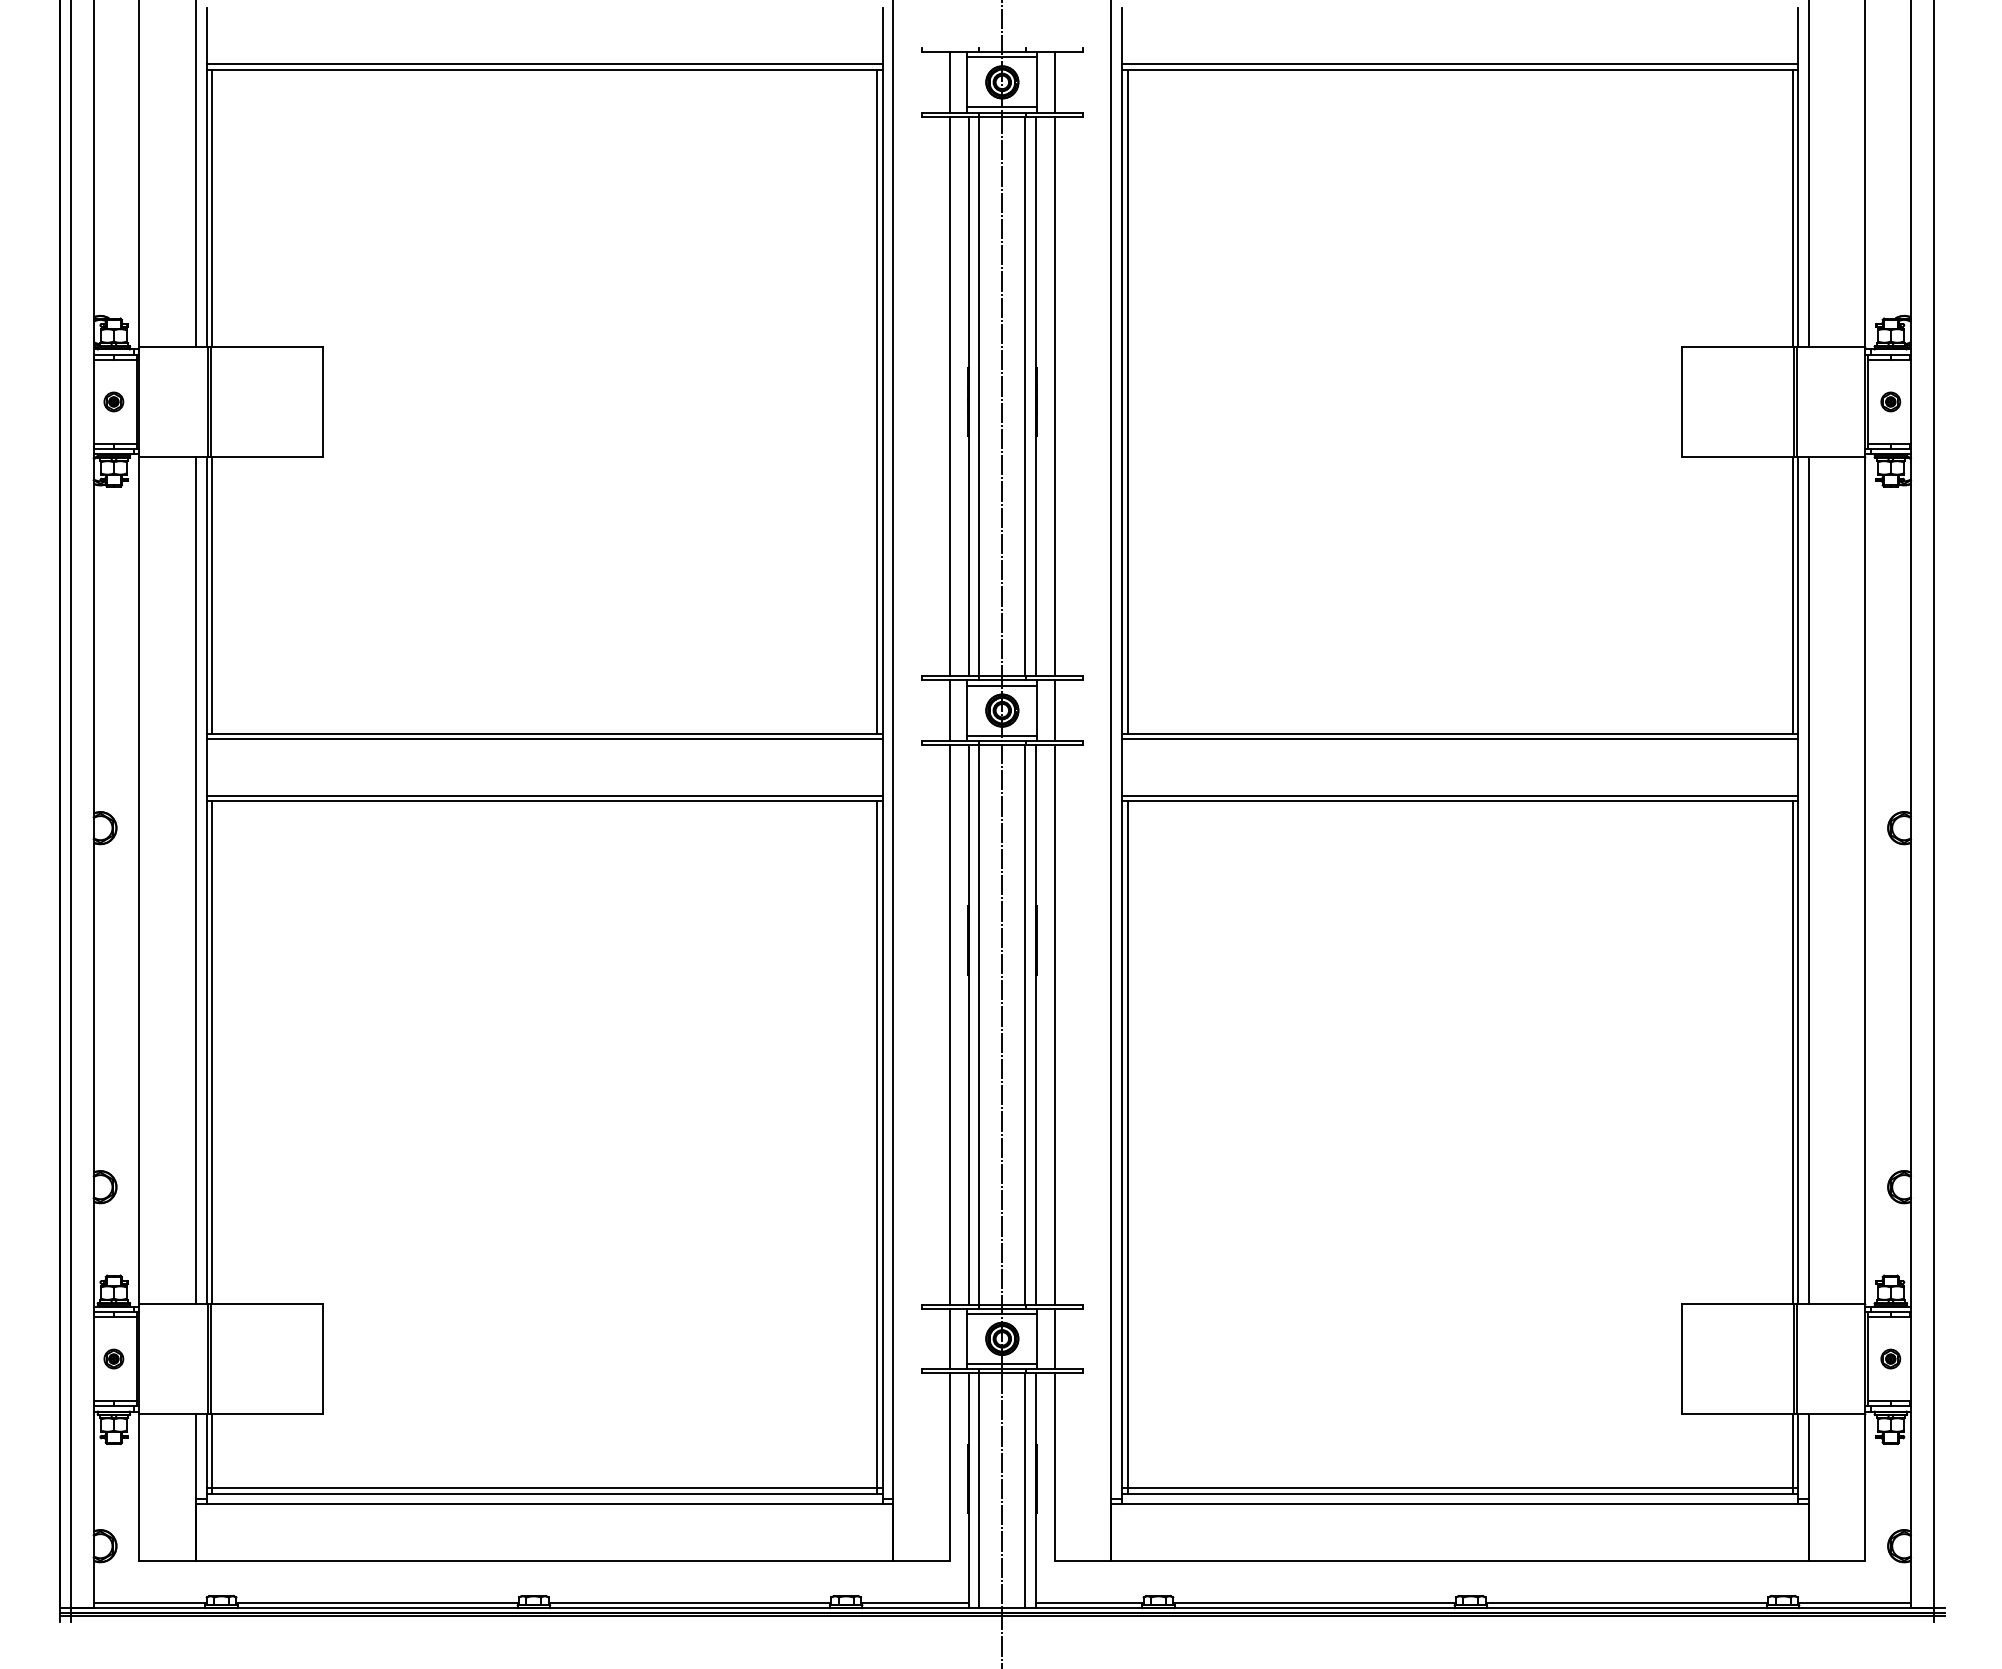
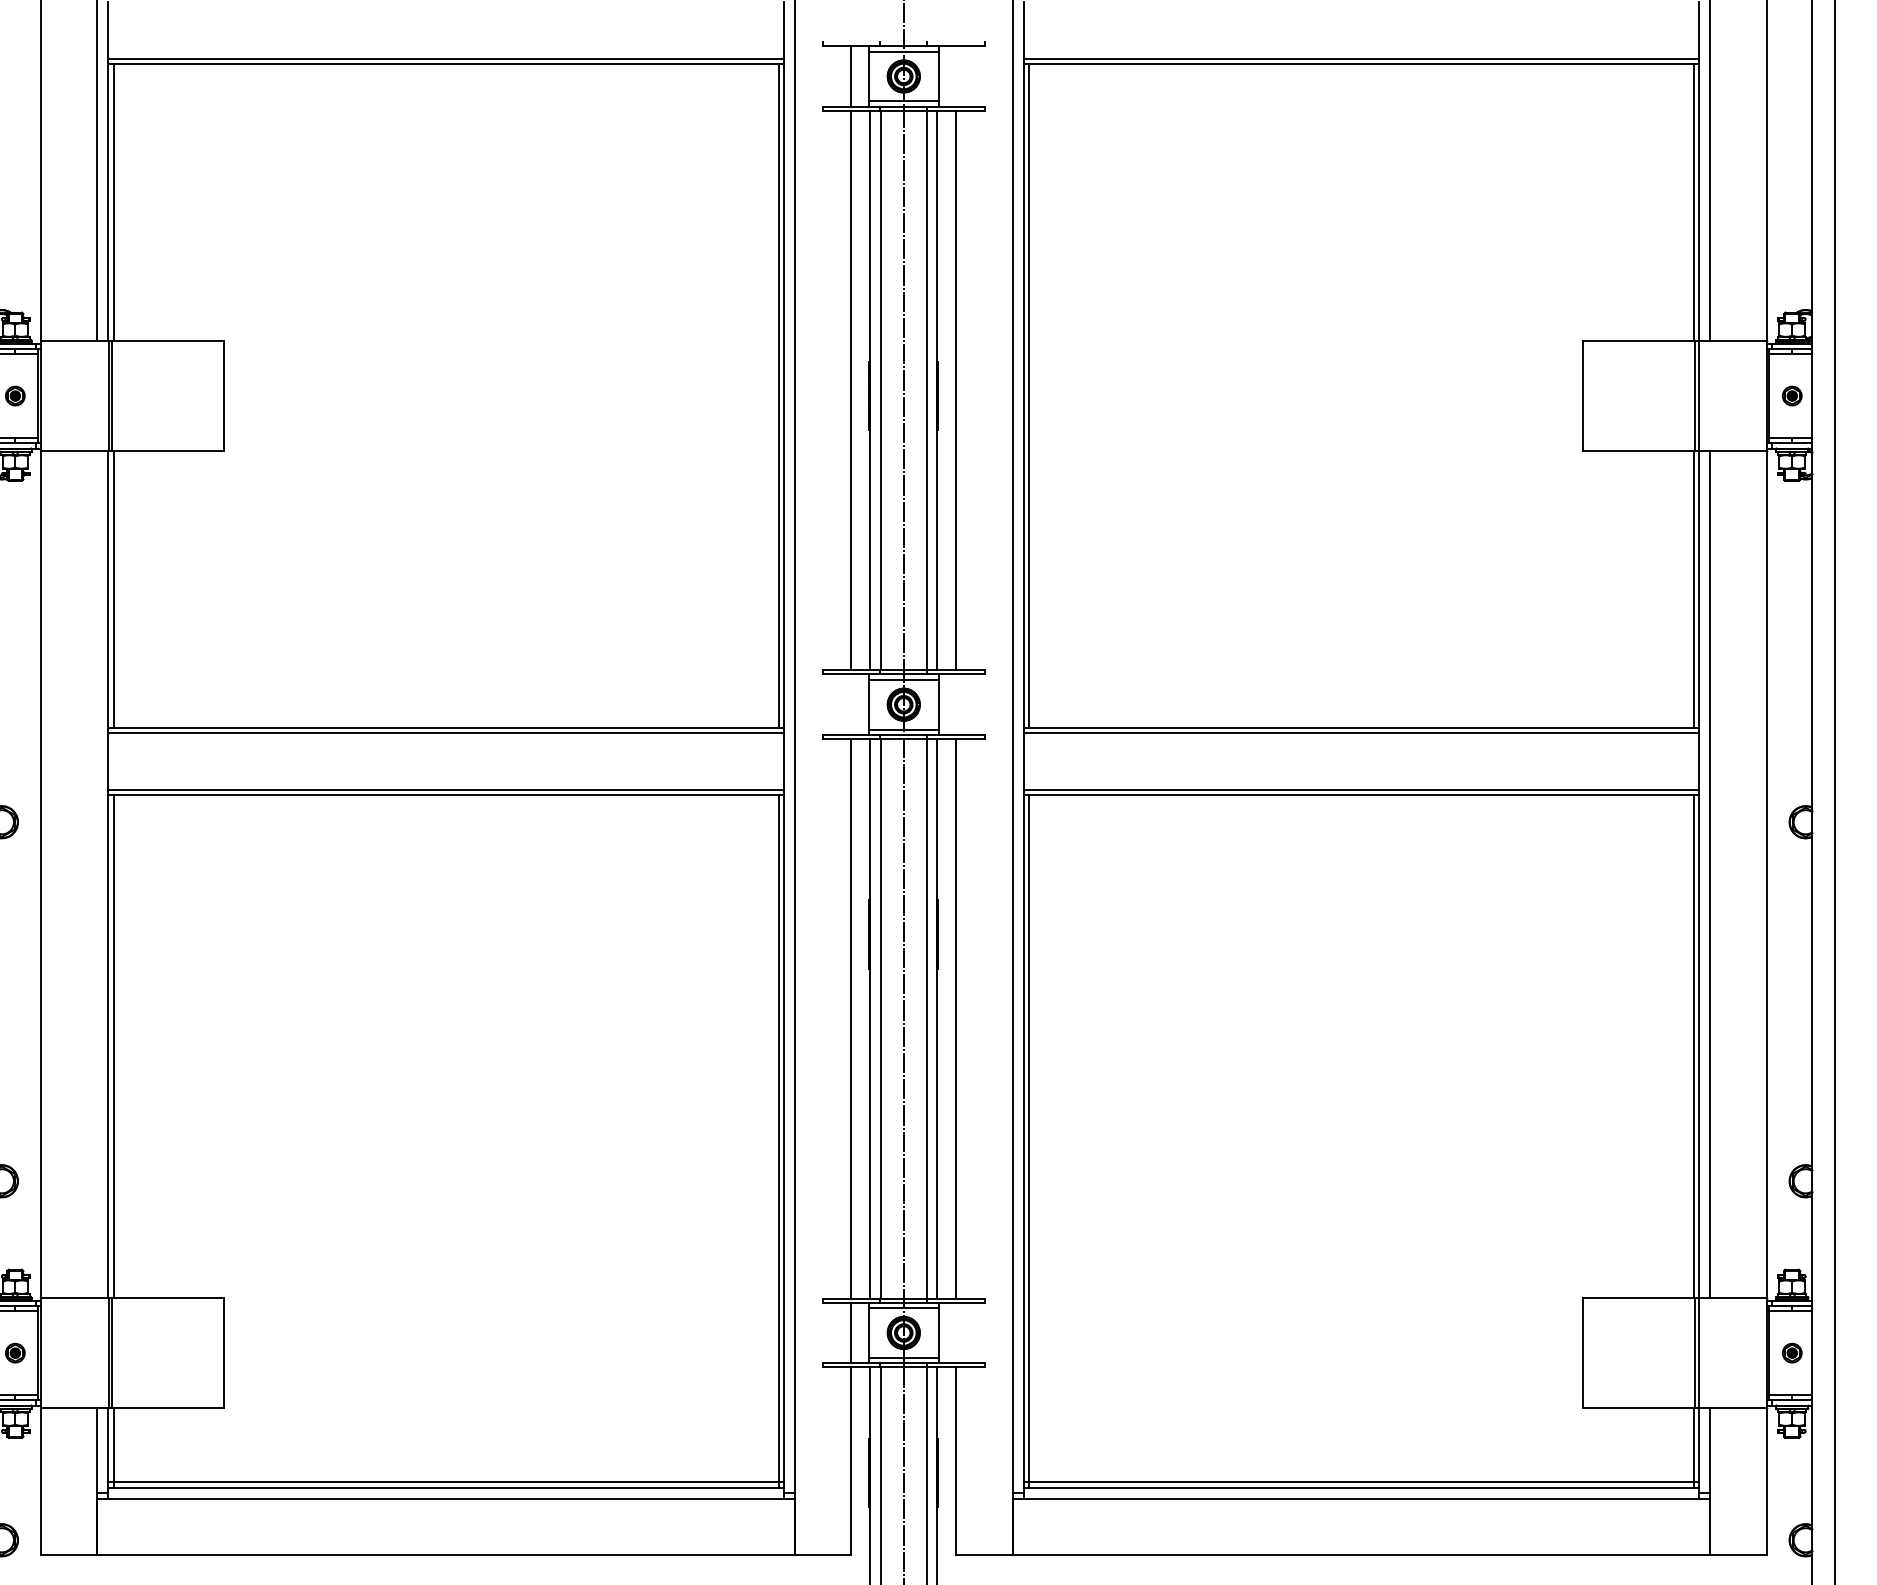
line: (1054, 82) -> (955, 76), removed
line: (949, 710) -> (850, 704), removed
line: (1054, 710) -> (955, 704), removed
line: (196, 880) -> (97, 874), removed
line: (1054, 1338) -> (955, 1332), removed

